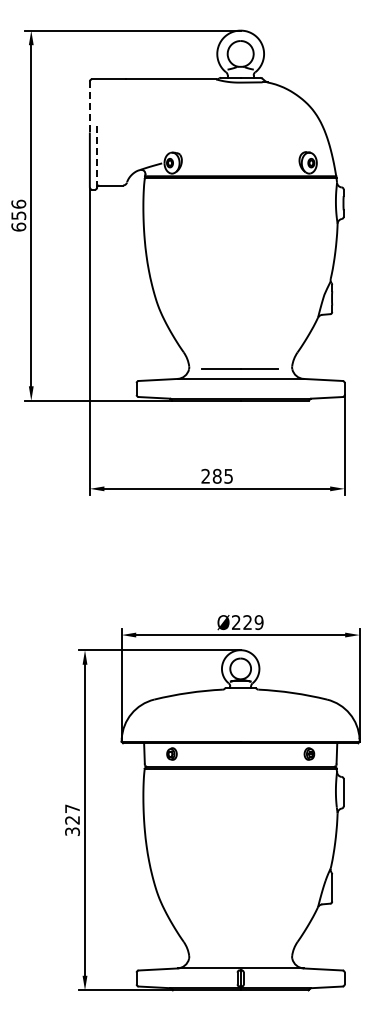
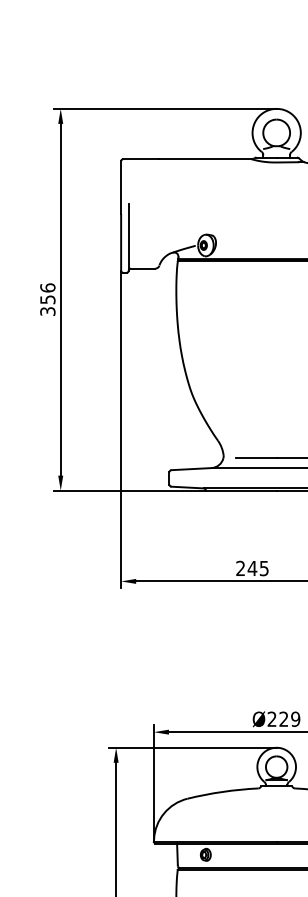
line: (89, 106) -> (120, 187), dashed -> solid
line: (97, 154) -> (129, 236), dashed -> solid
text: (18, 226) -> (47, 310), 656 -> 356
text: (216, 475) -> (251, 567), 285 -> 245

